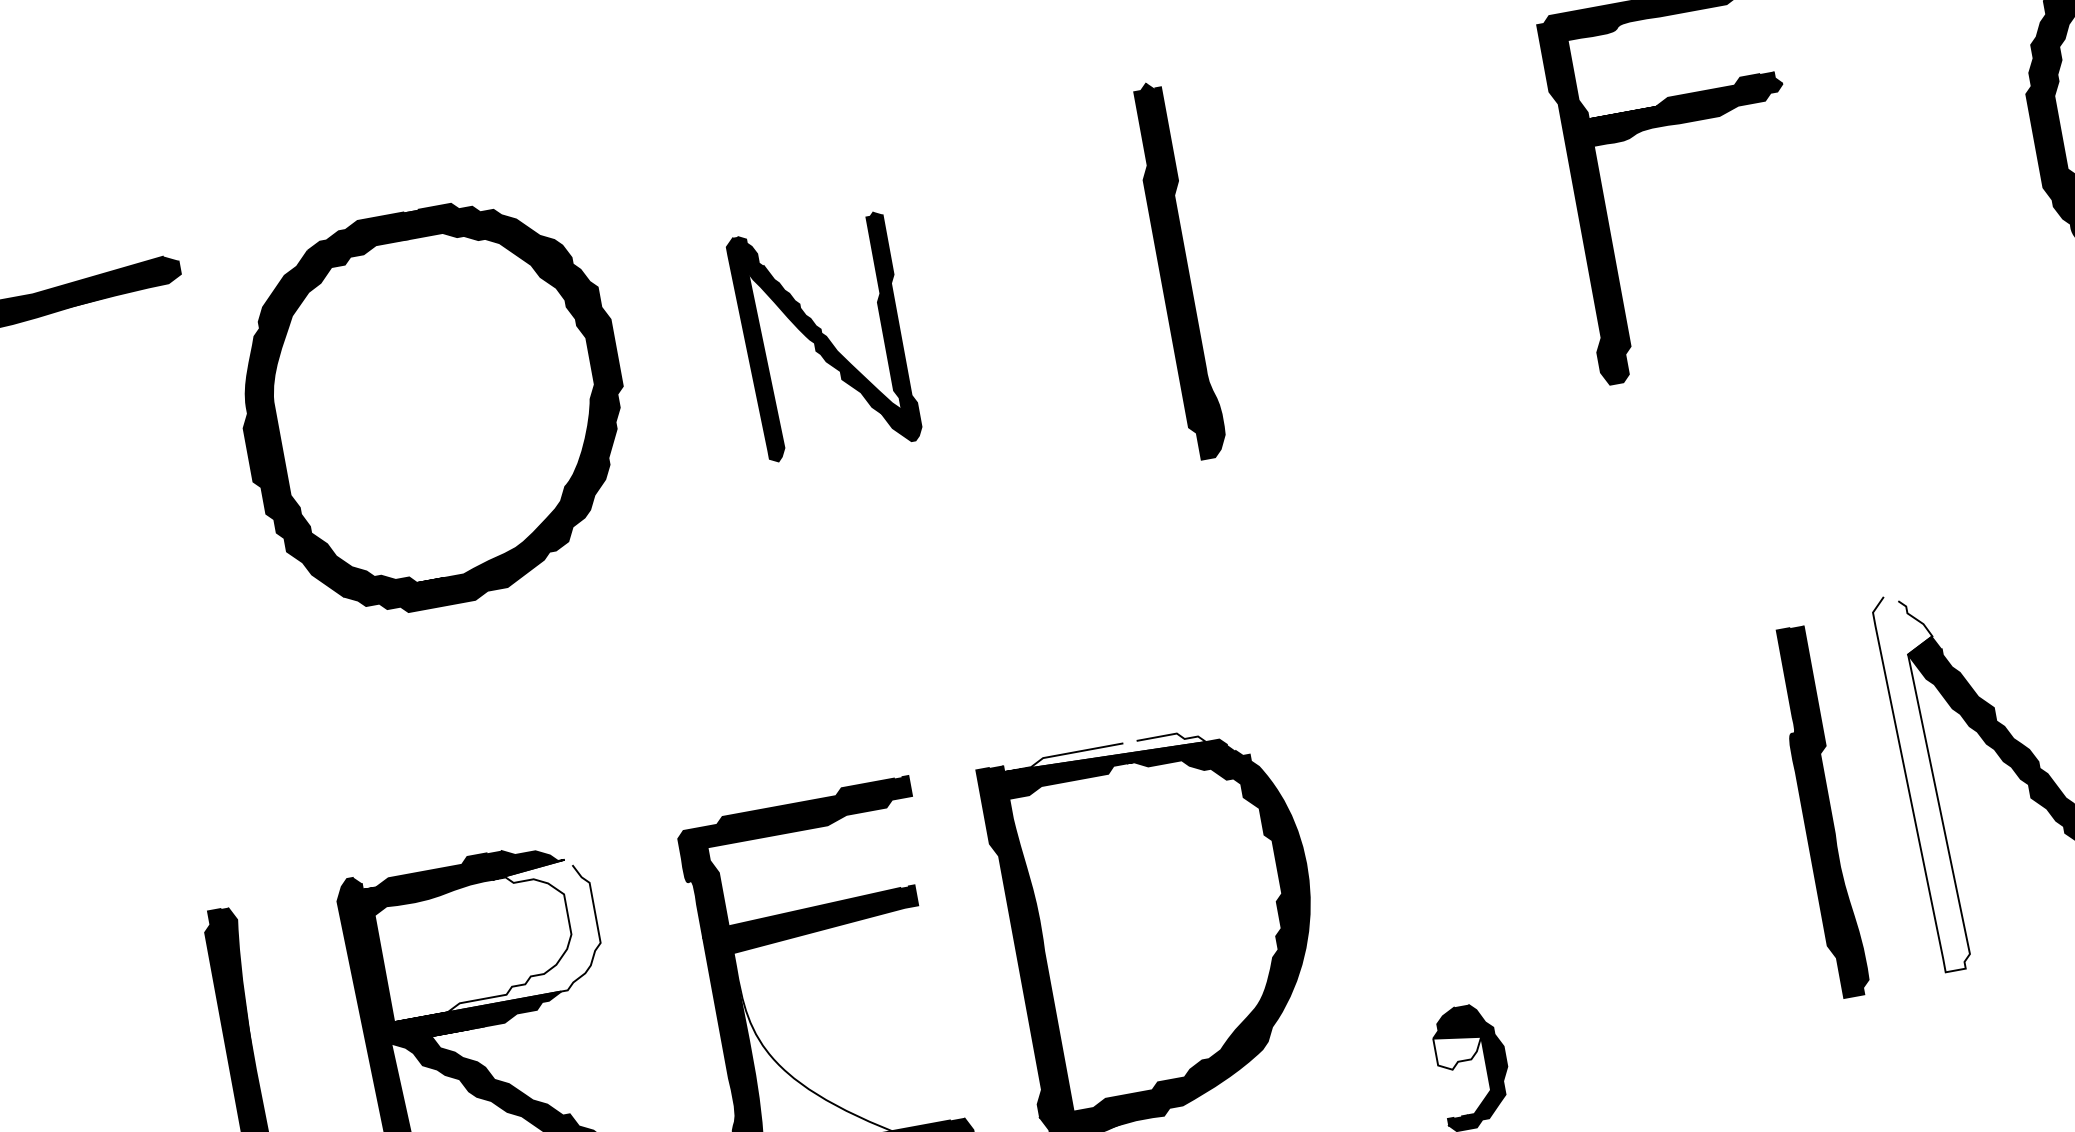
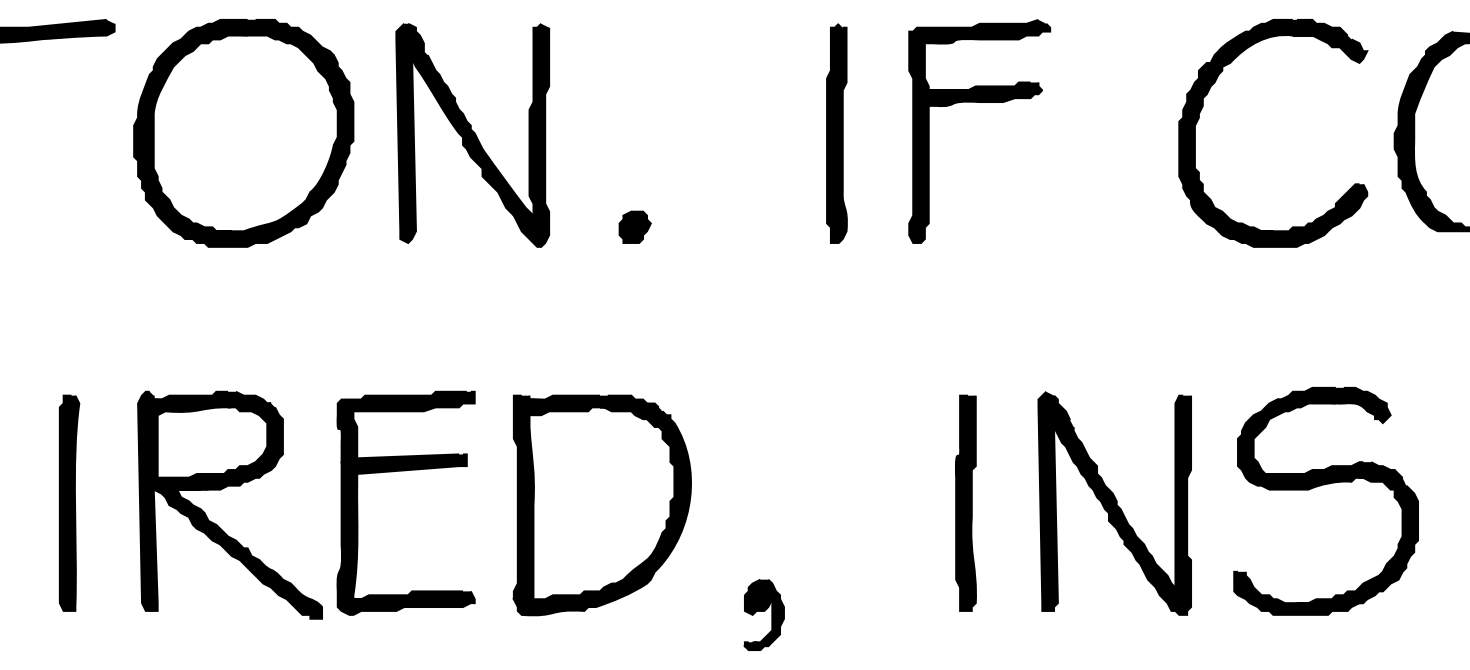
part: (1176, 271) -> (836, 133), moved
part: (824, 339) -> (472, 135), size x1.67
part: (1129, 443) -> (634, 226), added
fill: (1104, 753) -> (588, 399), added
fill: (1930, 780) -> (1053, 500), added
part: (1819, 811) -> (965, 502), moved
fill: (488, 939) -> (219, 440), added
fill: (1459, 1050) -> (758, 604), added

